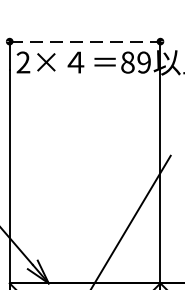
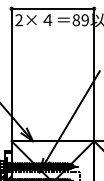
line: (86, 41) -> (53, 8), dashed -> solid

